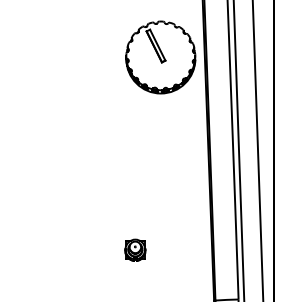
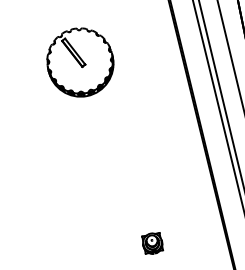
part: (160, 57) -> (80, 62), moved

